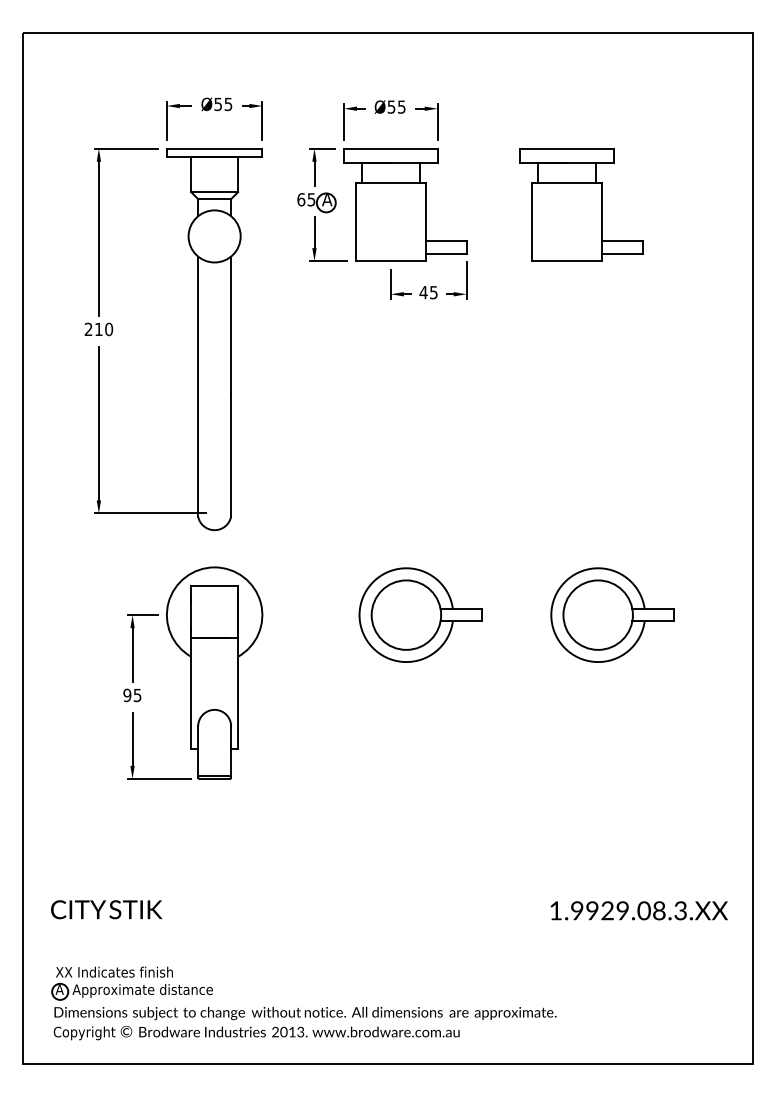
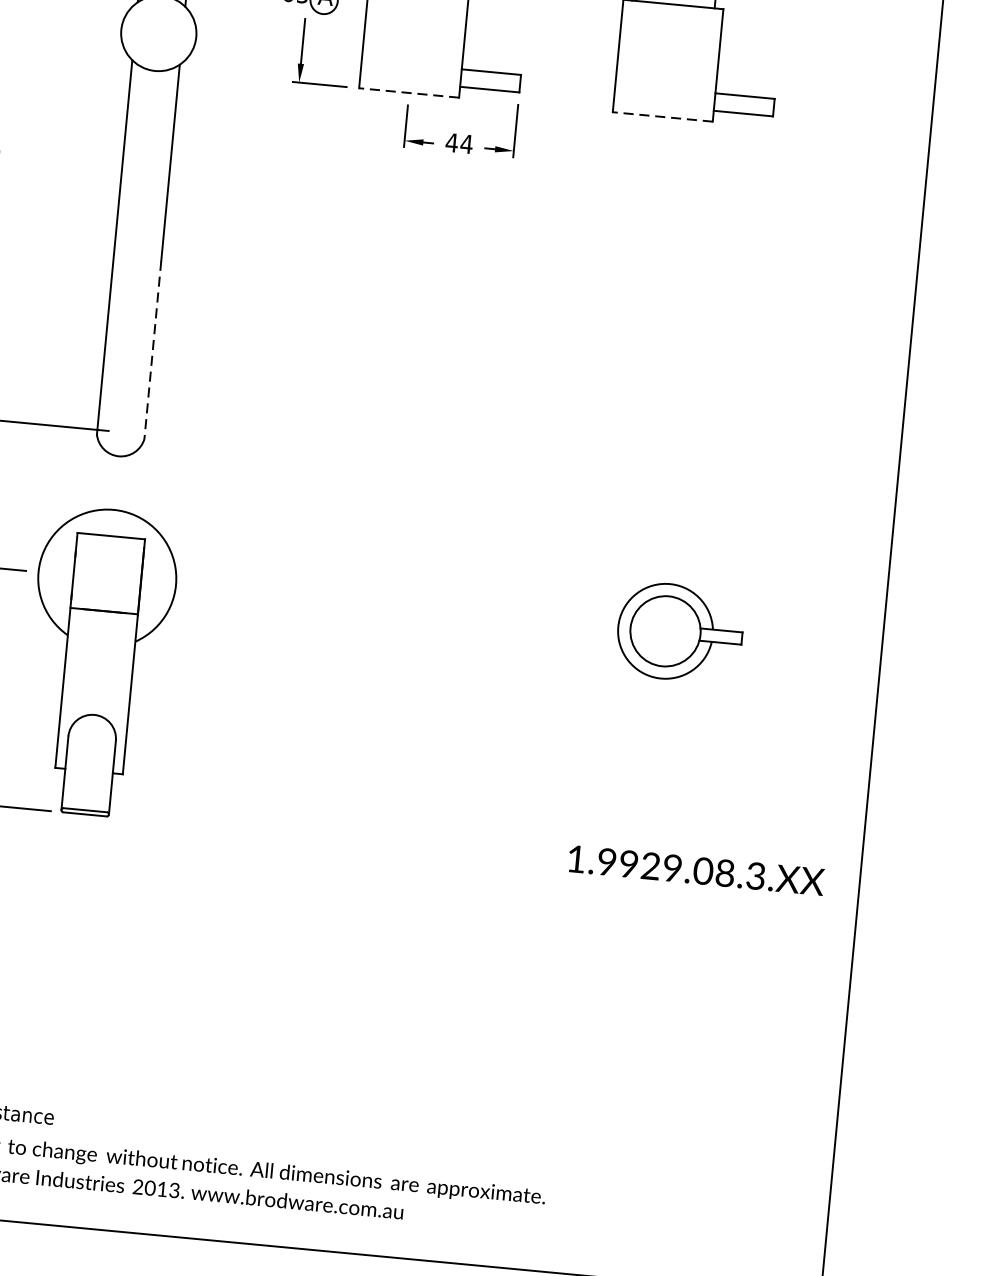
line: (390, 261) -> (408, 93), solid -> dashed
line: (567, 261) -> (663, 117), solid -> dashed
text: (433, 292) -> (466, 143), 45 -> 44
line: (231, 454) -> (153, 349), solid -> dashed
part: (420, 614) -> (403, 605), removed
part: (612, 614) -> (680, 631), size x0.7
text: (638, 910) -> (695, 869), moved

